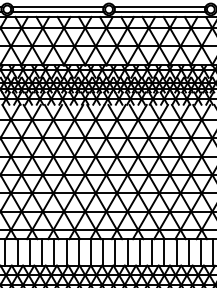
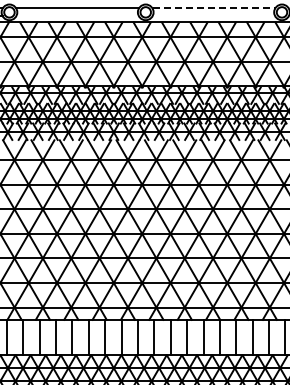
line: (160, 6) -> (214, 8), solid -> dashed
line: (58, 12) -> (77, 16), removed
line: (159, 12) -> (213, 16), removed

